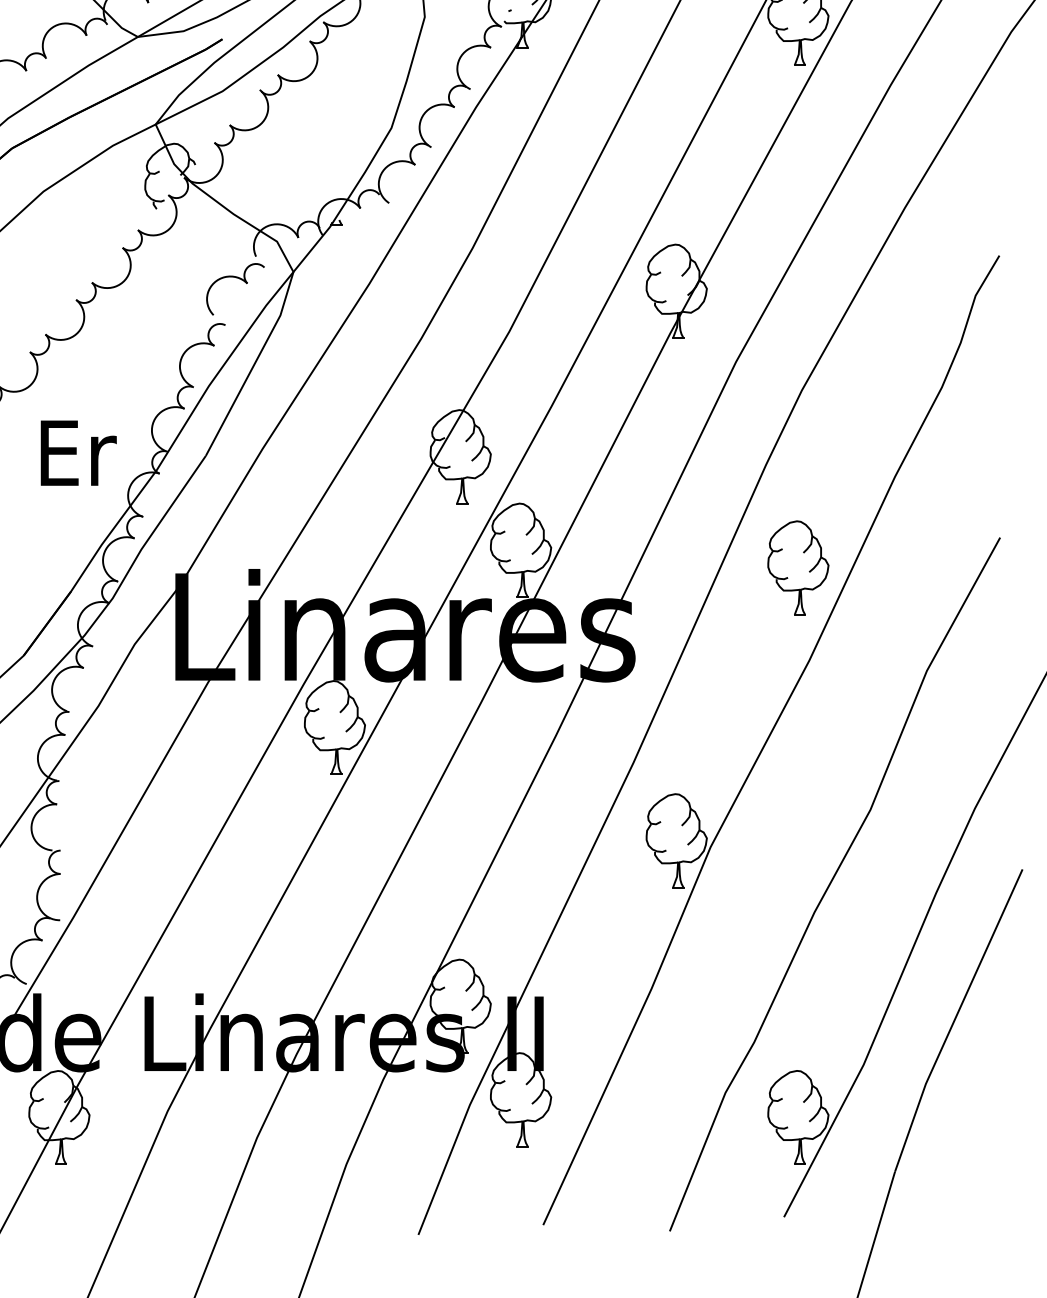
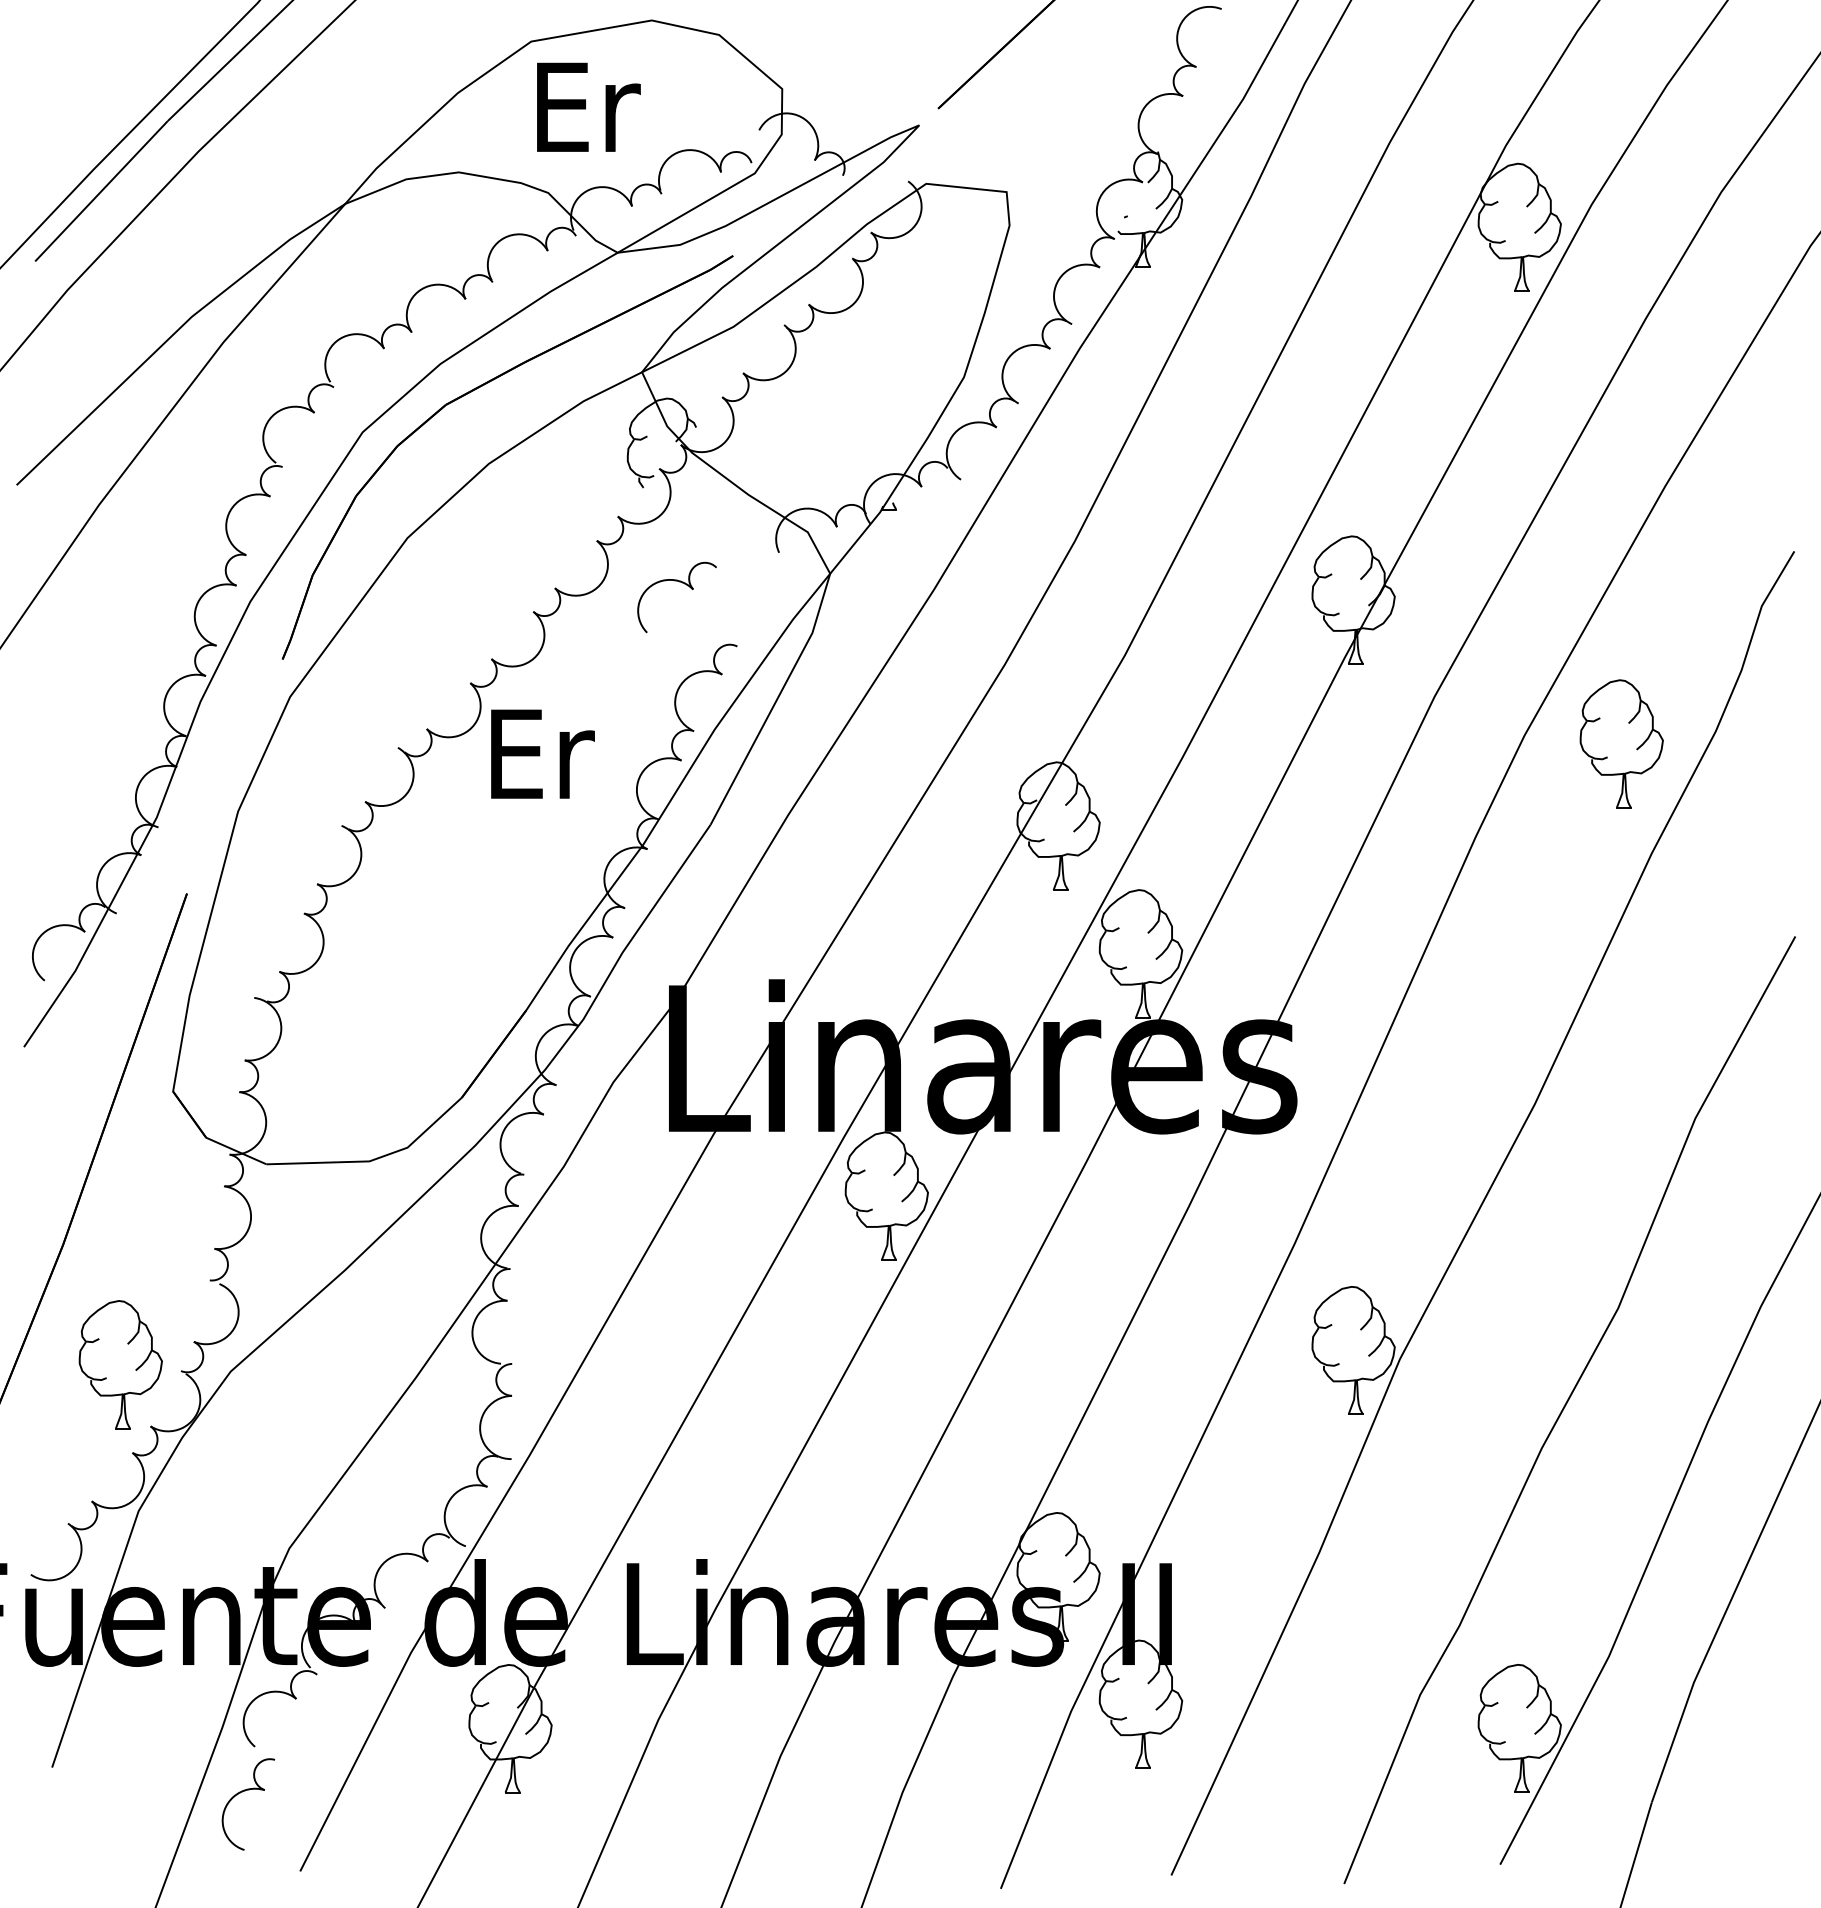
part: (239, 279) -> (682, 583), moved
text: (78, 452) -> (542, 753), moved
part: (798, 567) -> (1621, 743), moved

